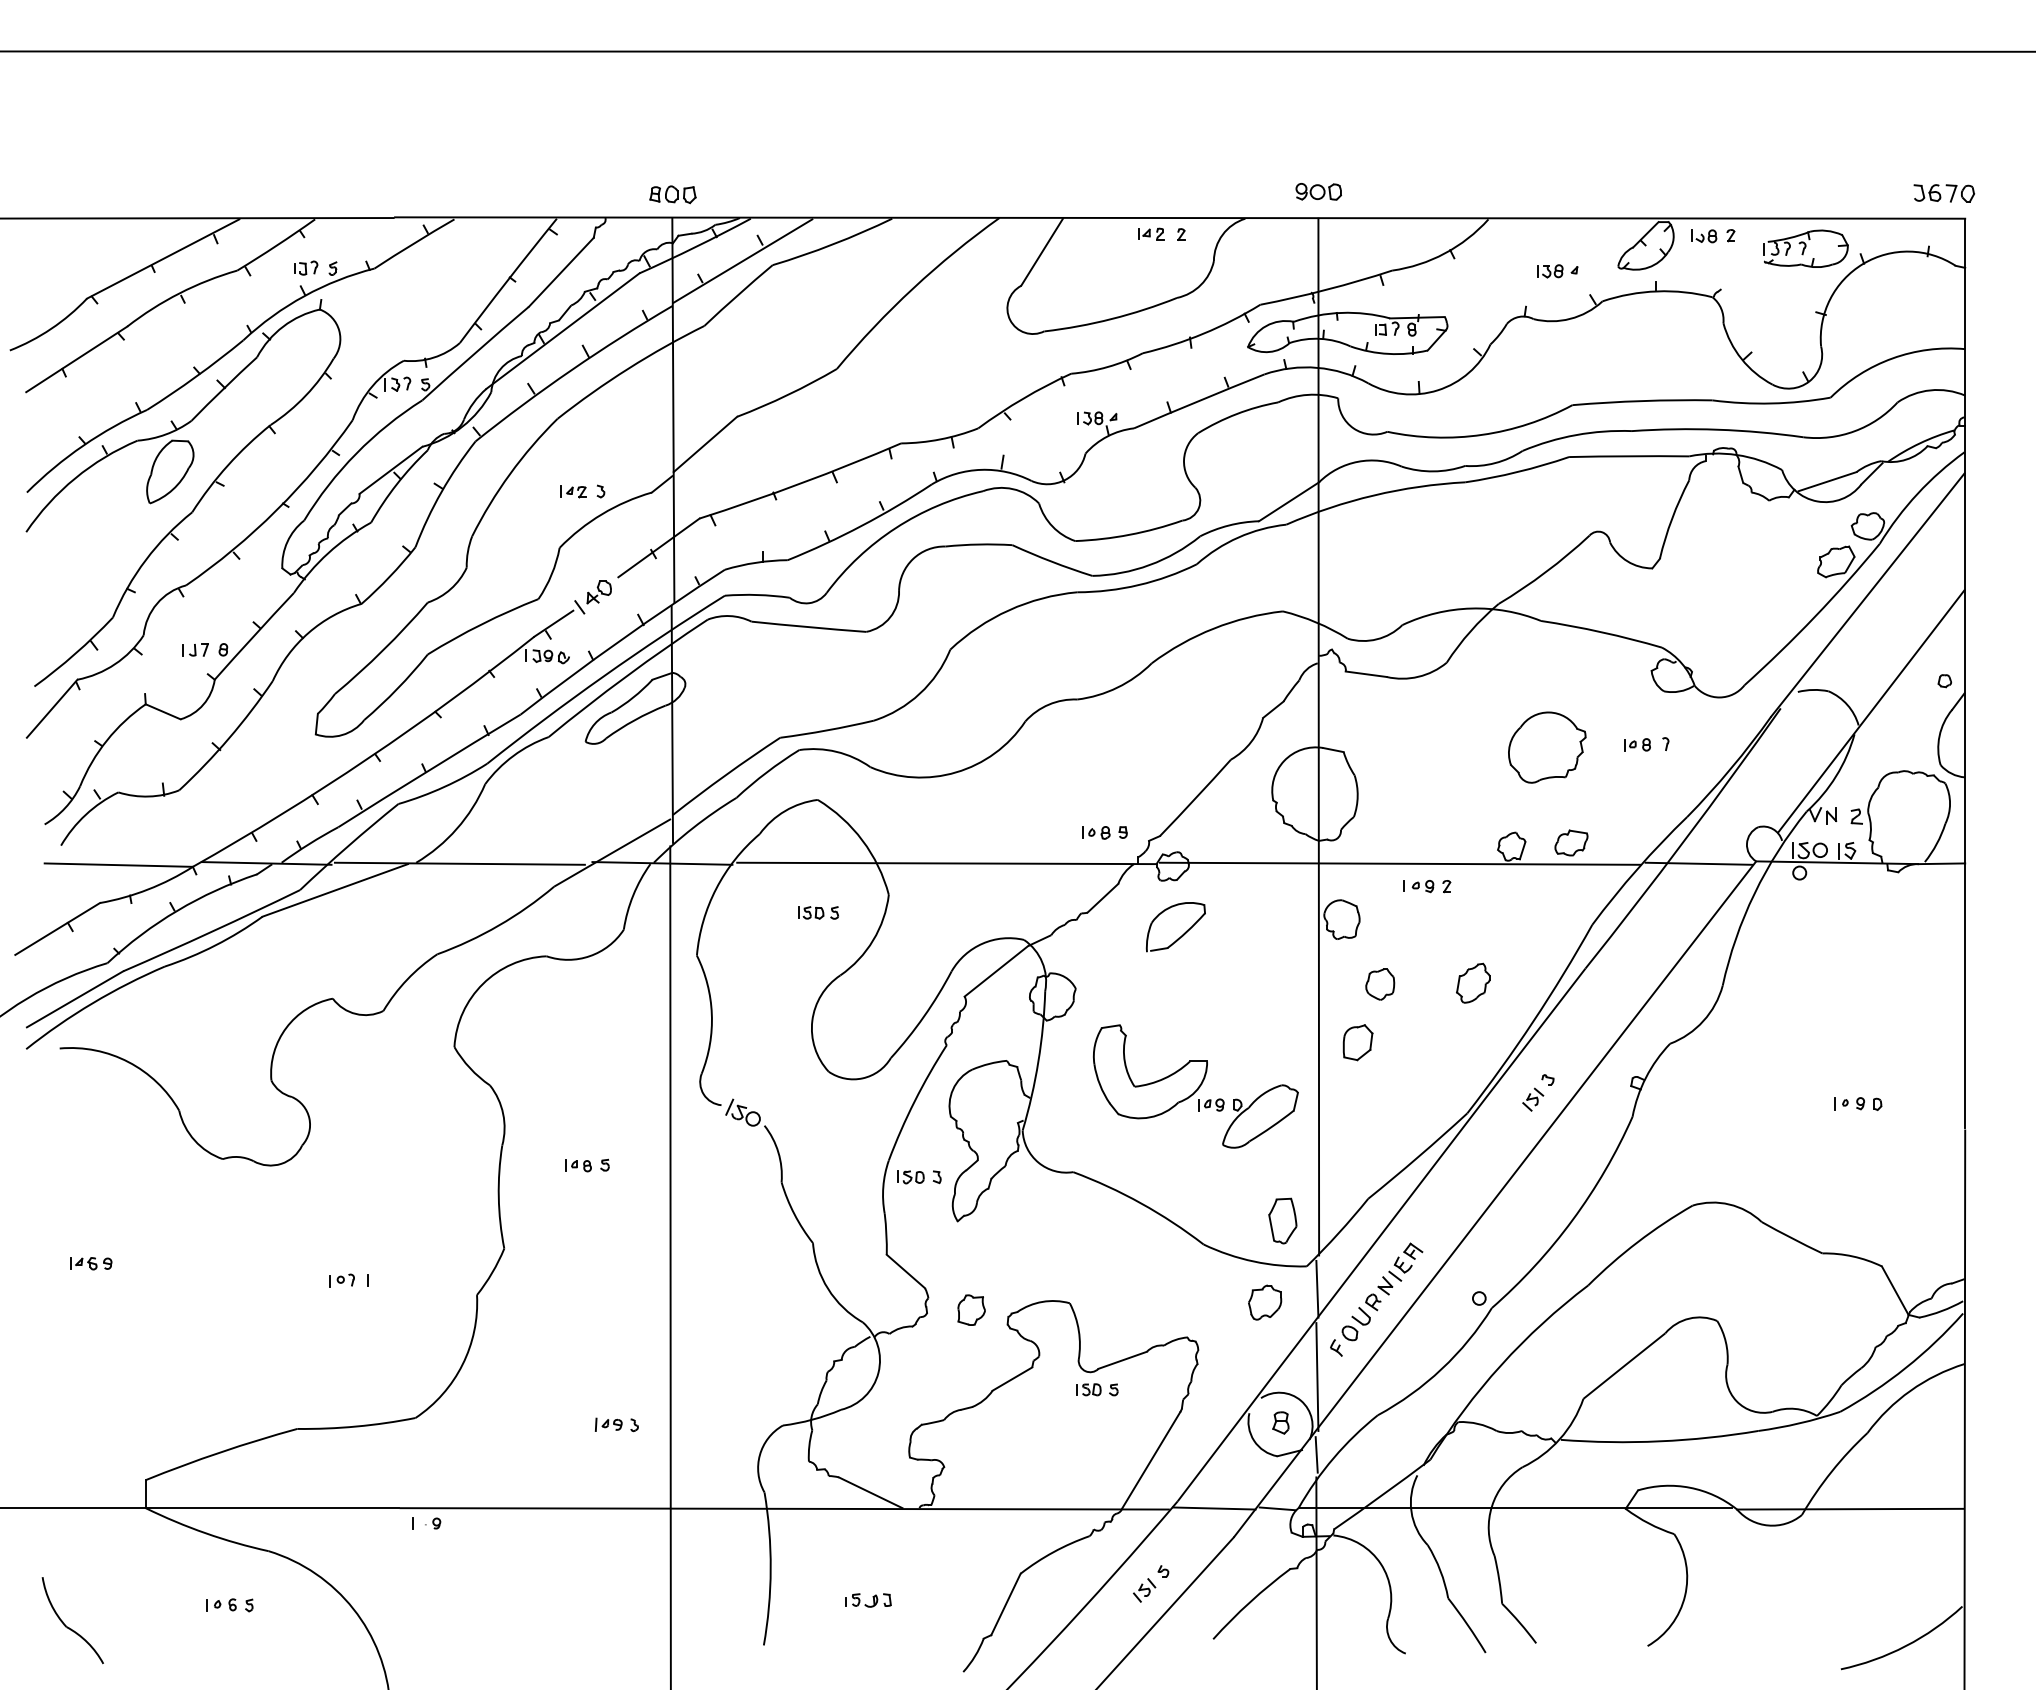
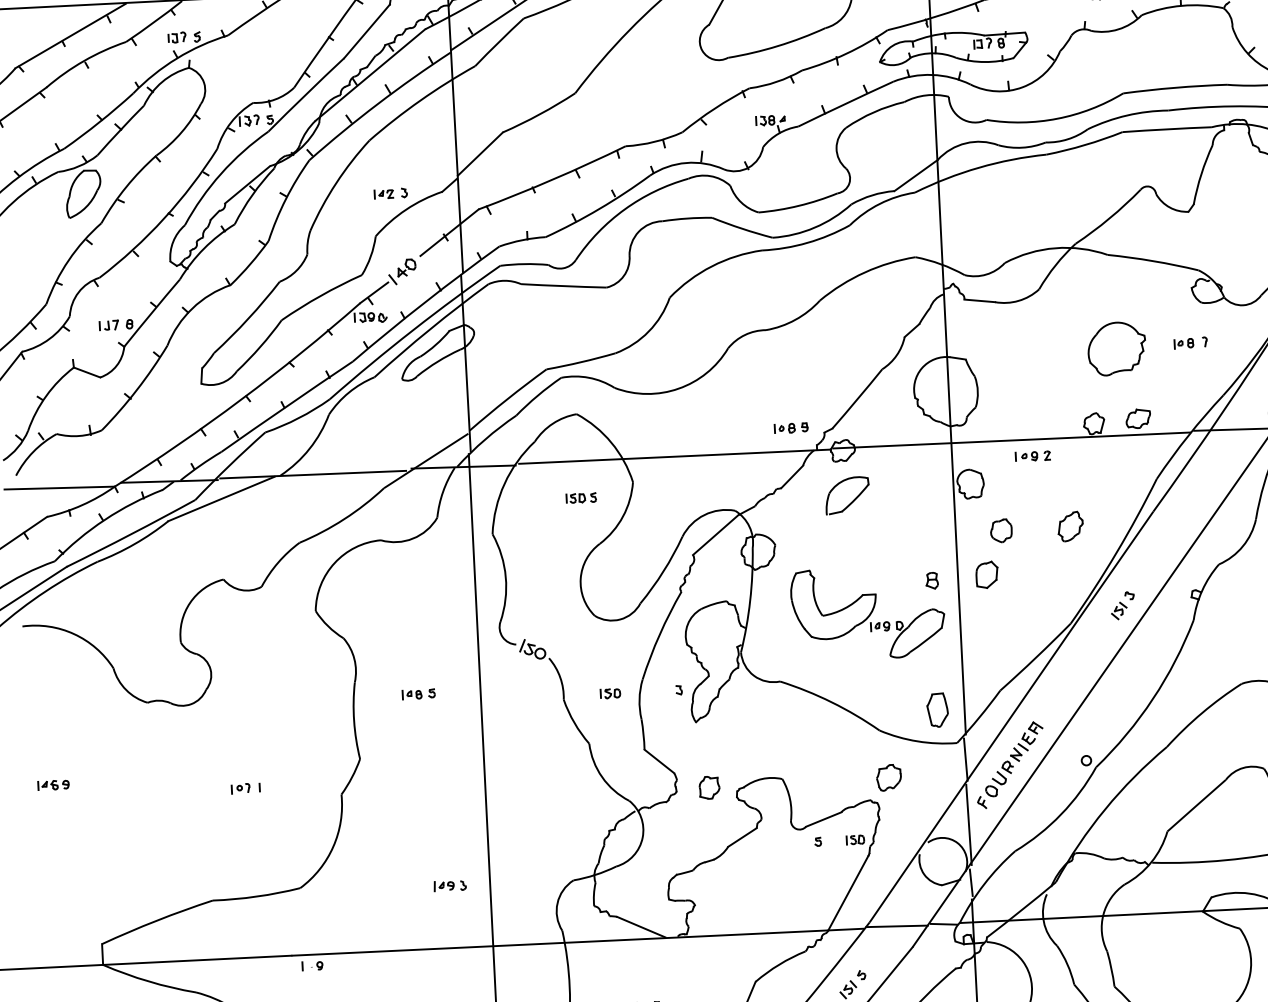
part: (910, 1177) -> (610, 693), moved
part: (1265, 1302) -> (889, 777), moved
part: (1088, 1389) -> (855, 839), moved
part: (1280, 1422) -> (931, 580), moved

